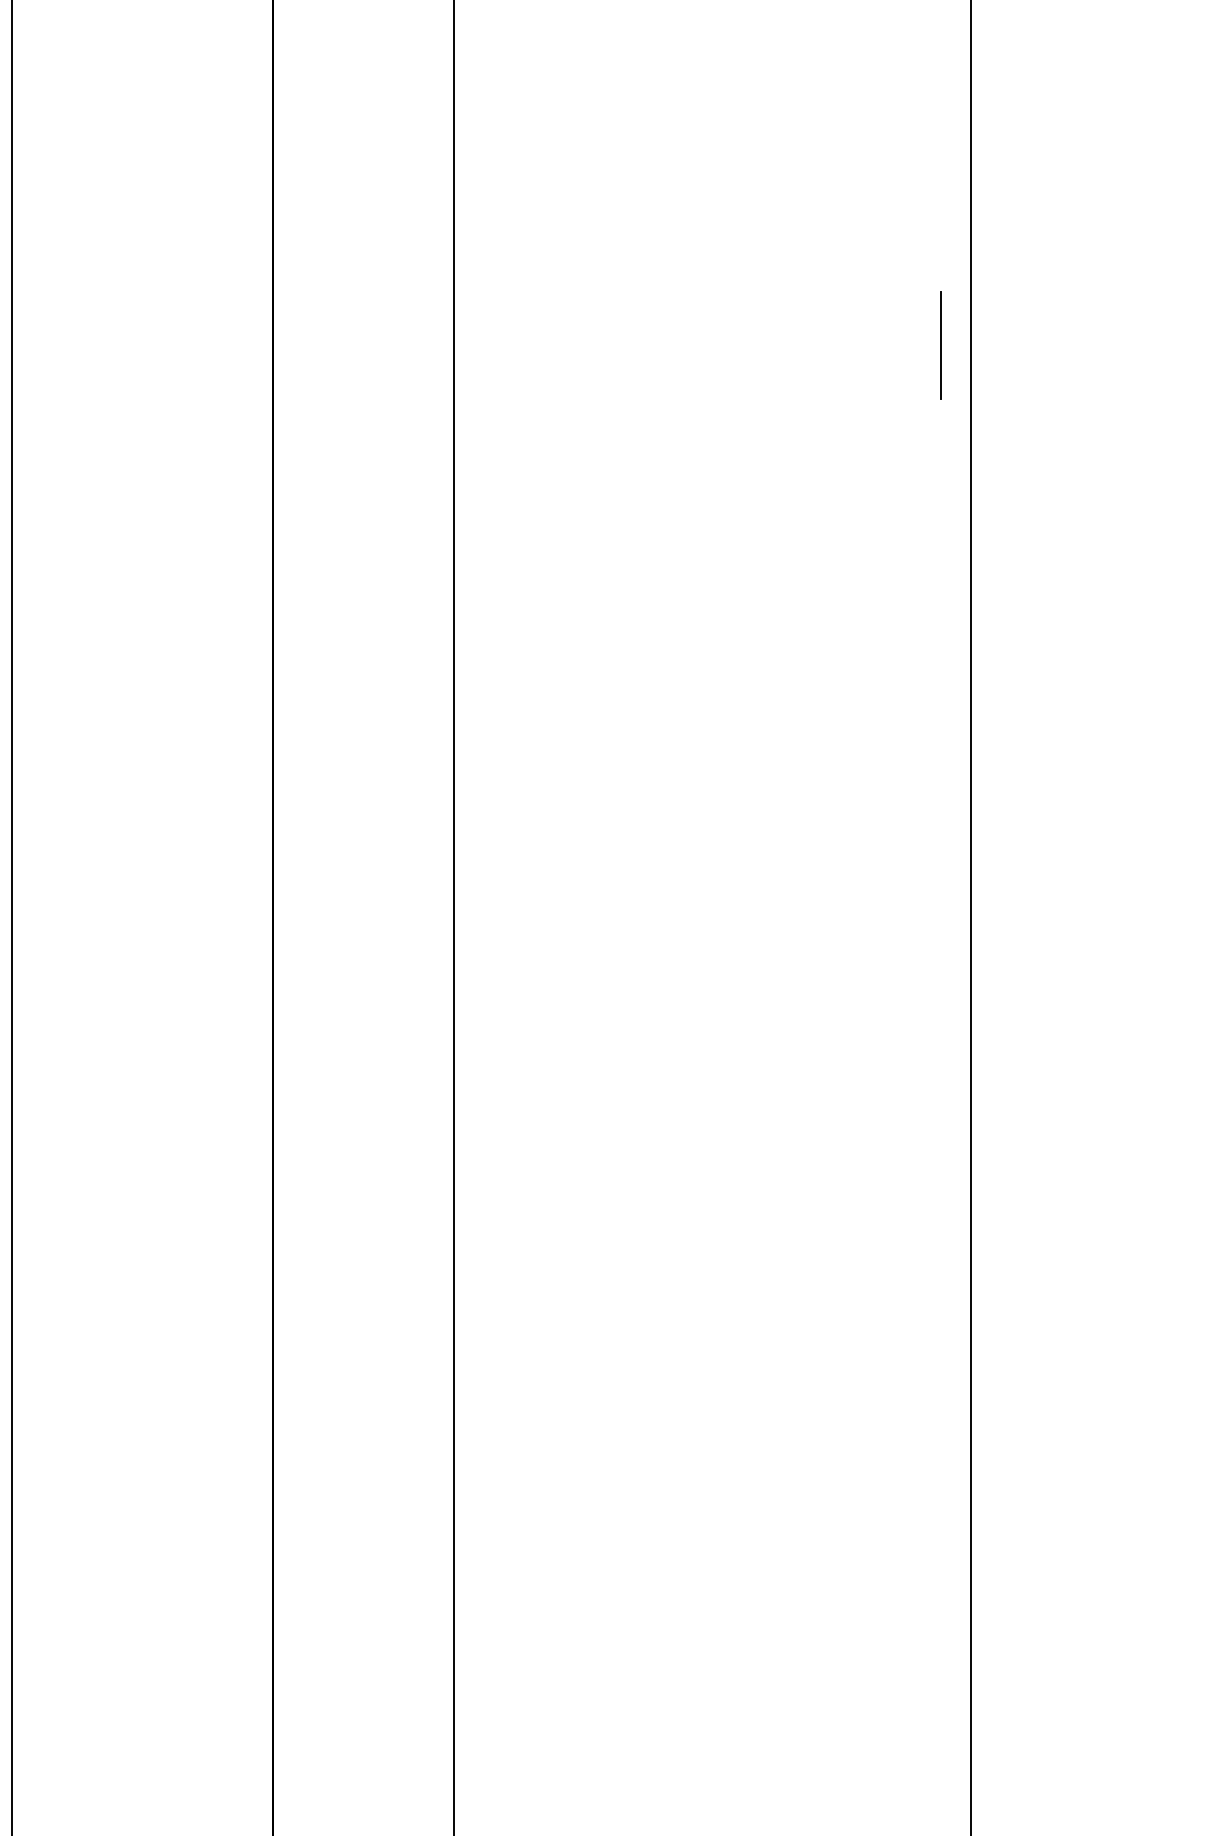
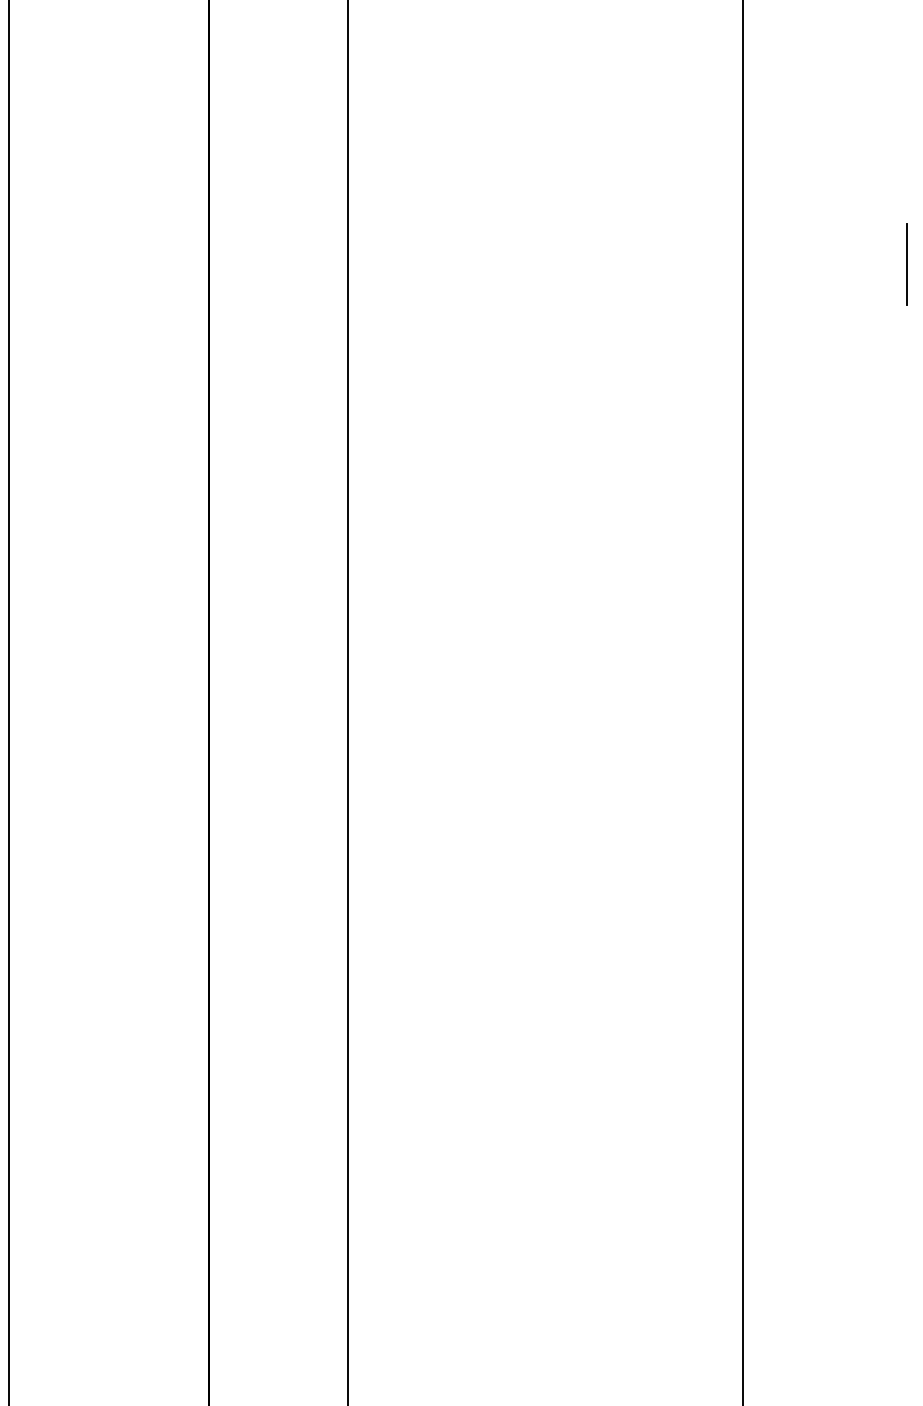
line: (941, 345) -> (906, 264), moved

